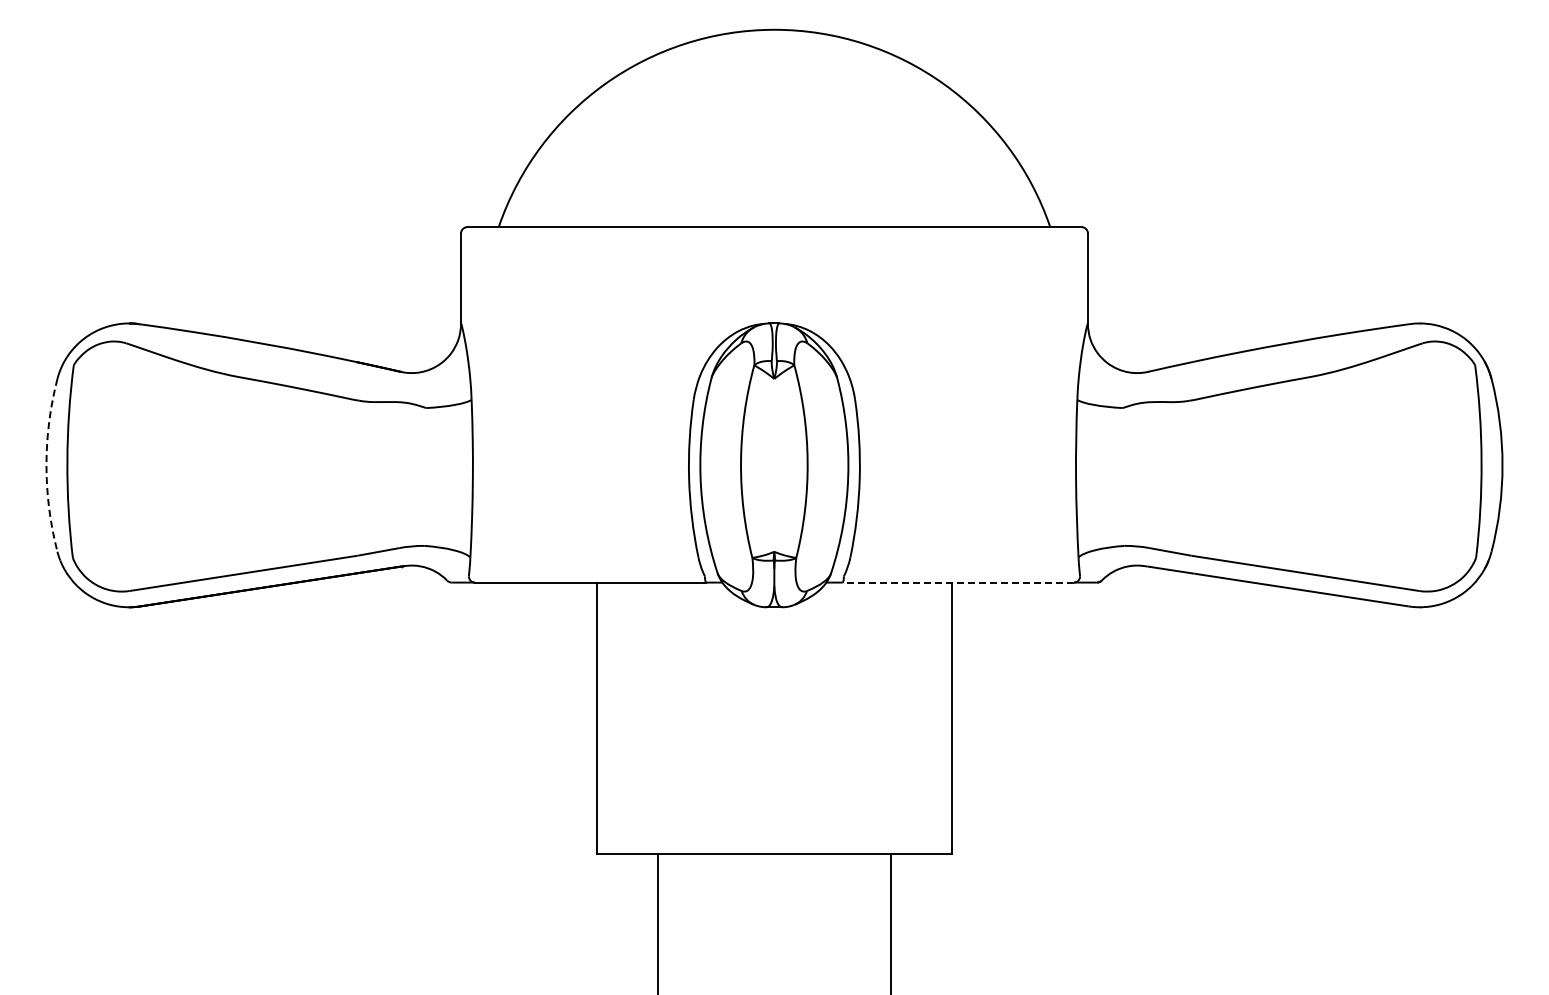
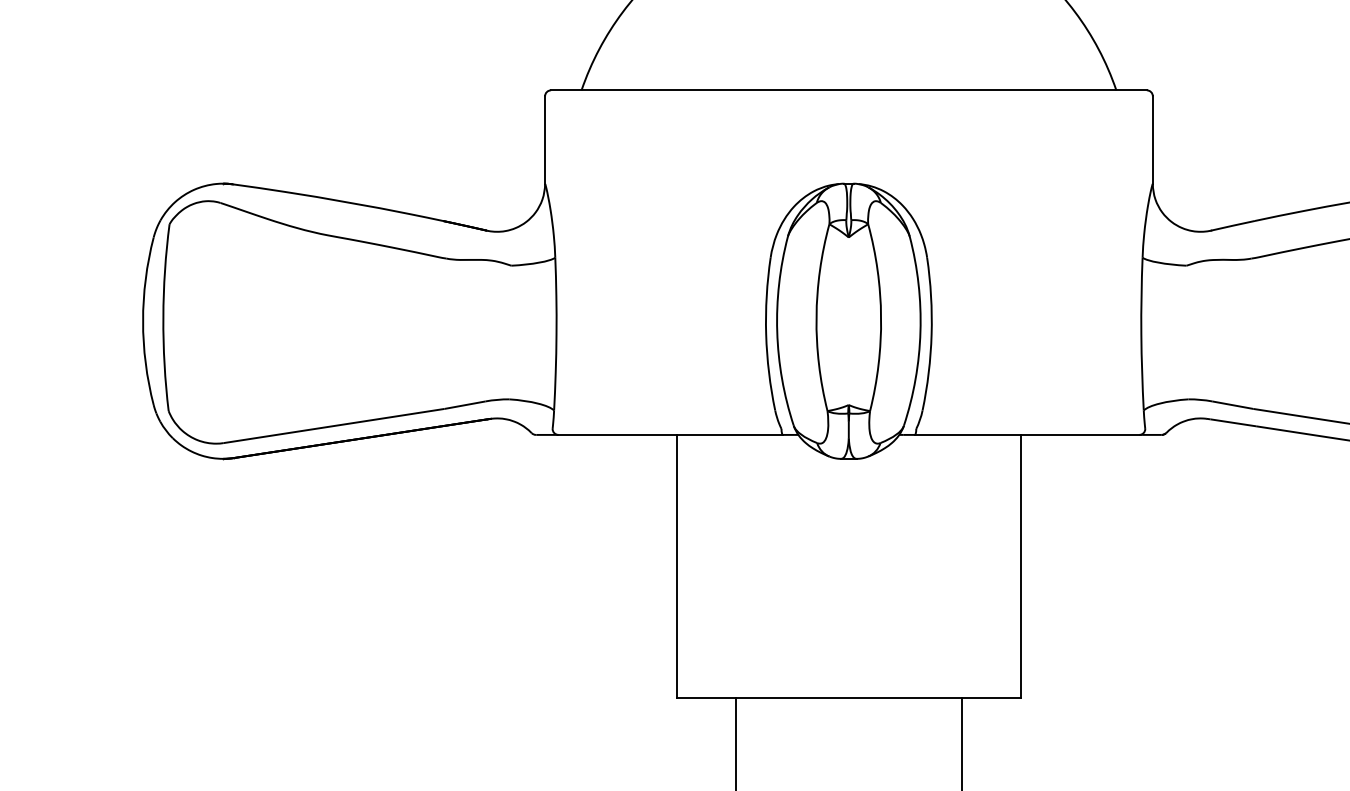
arc: (46, 465) -> (143, 321), dashed -> solid
line: (958, 582) -> (1027, 434), dashed -> solid

